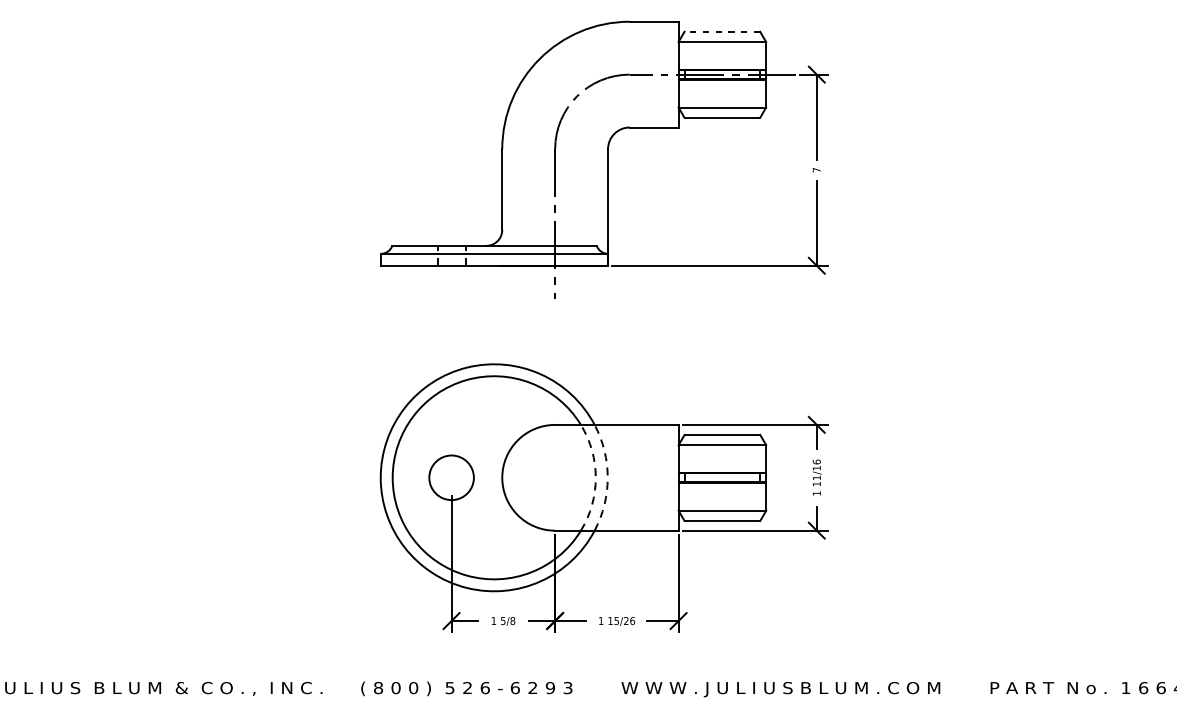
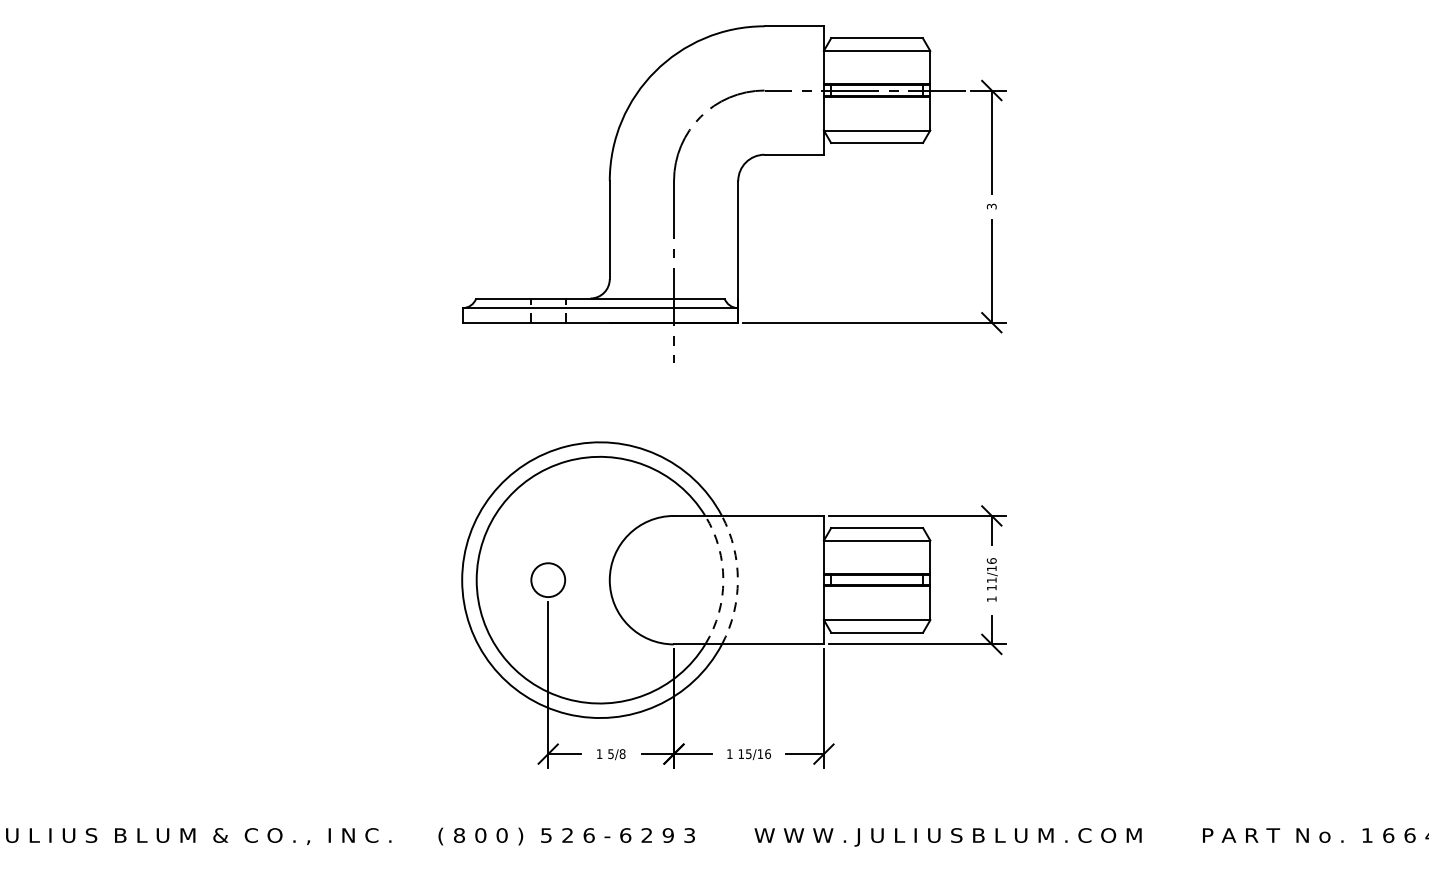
line: (722, 31) -> (877, 38), dashed -> solid
text: (816, 170) -> (991, 206), 7 -> 3
circle: (451, 478) -> (548, 580), size x0.62
text: (625, 620) -> (759, 753), 15/26 -> 15/16

